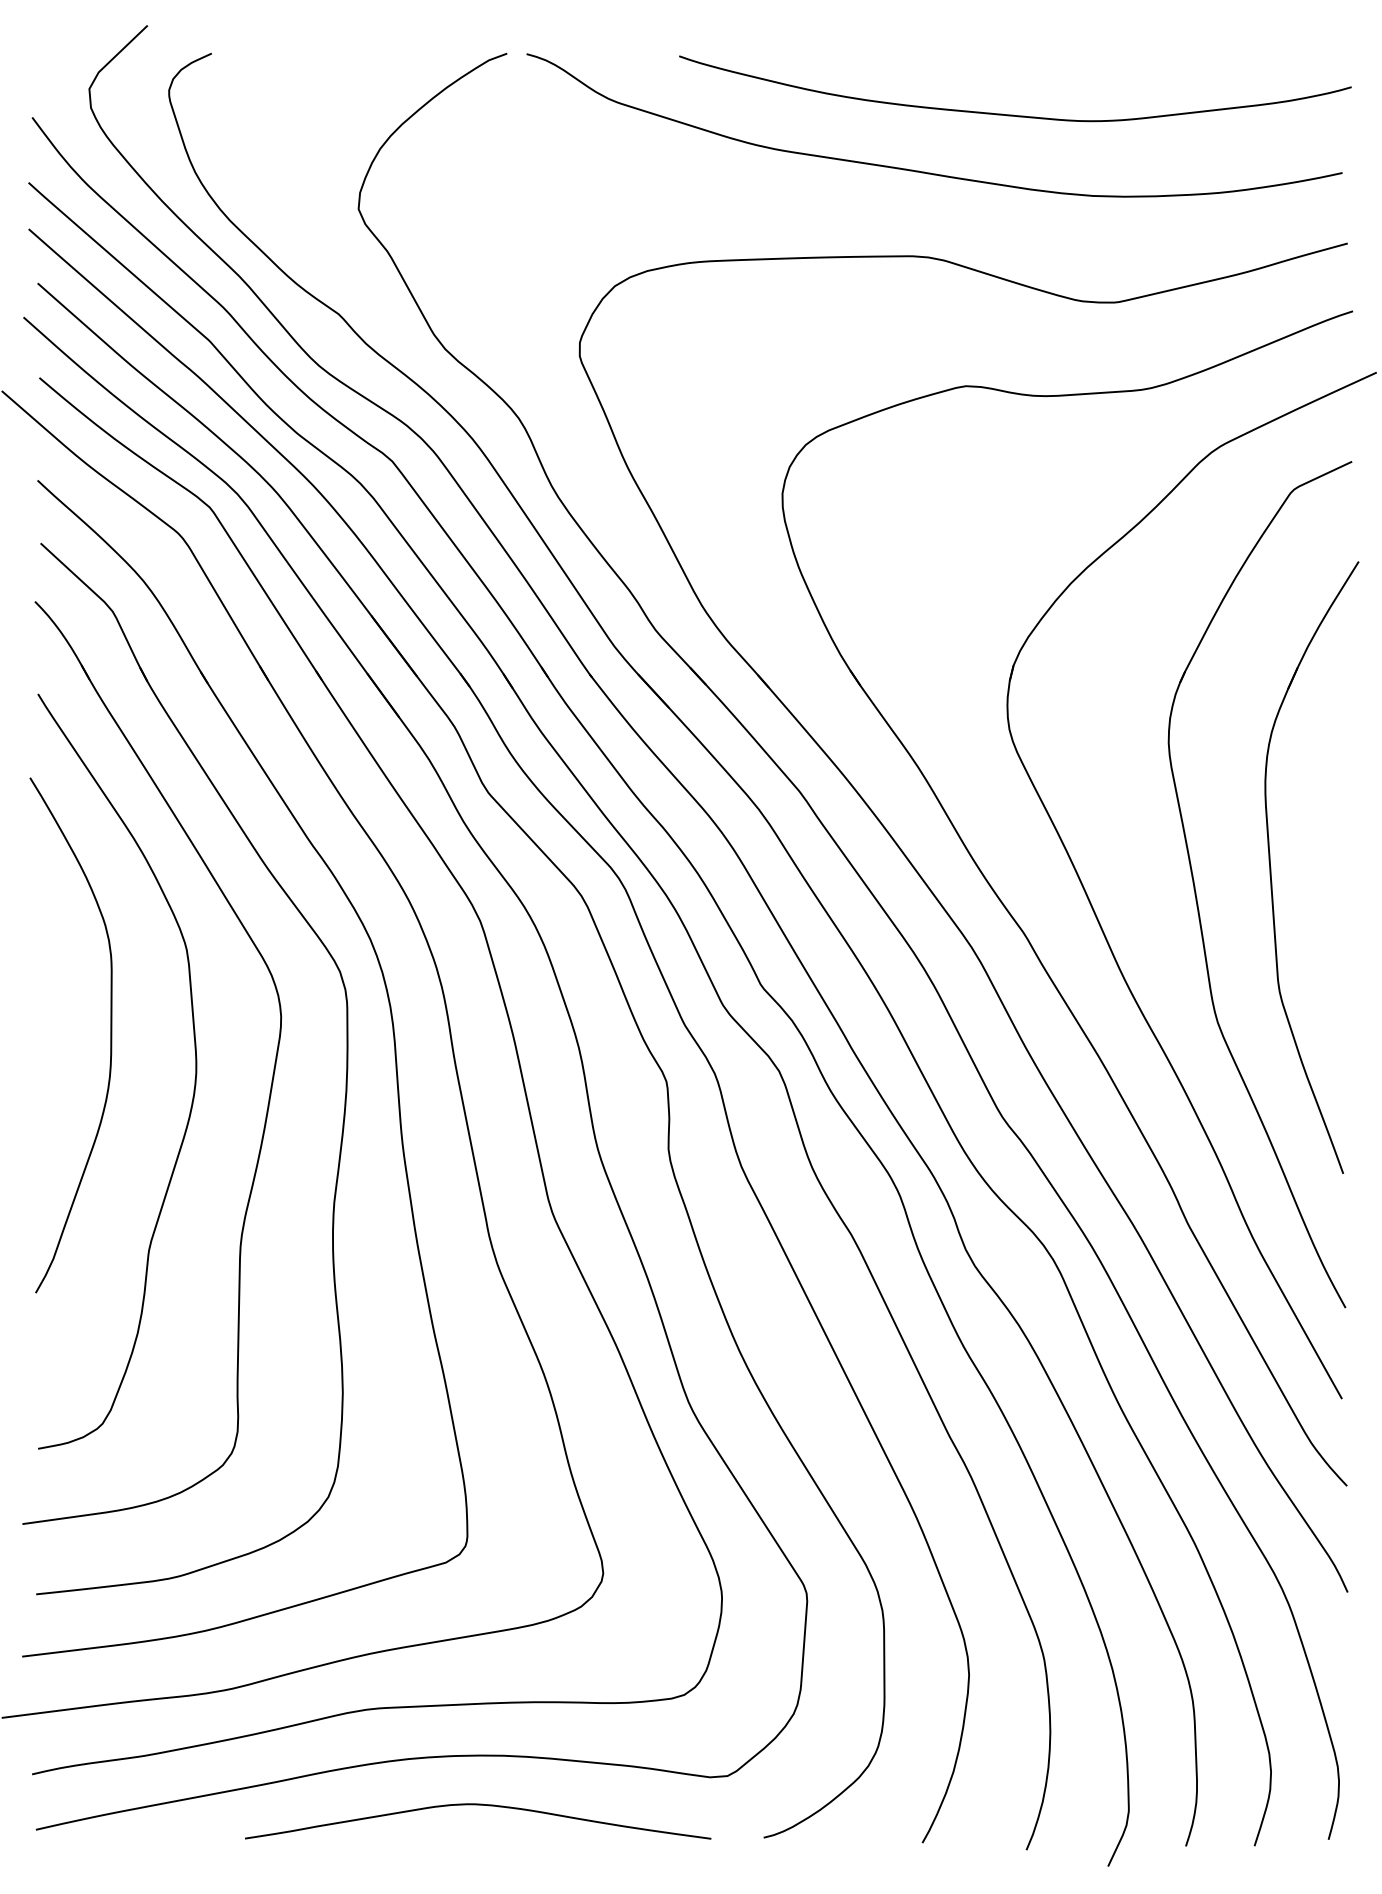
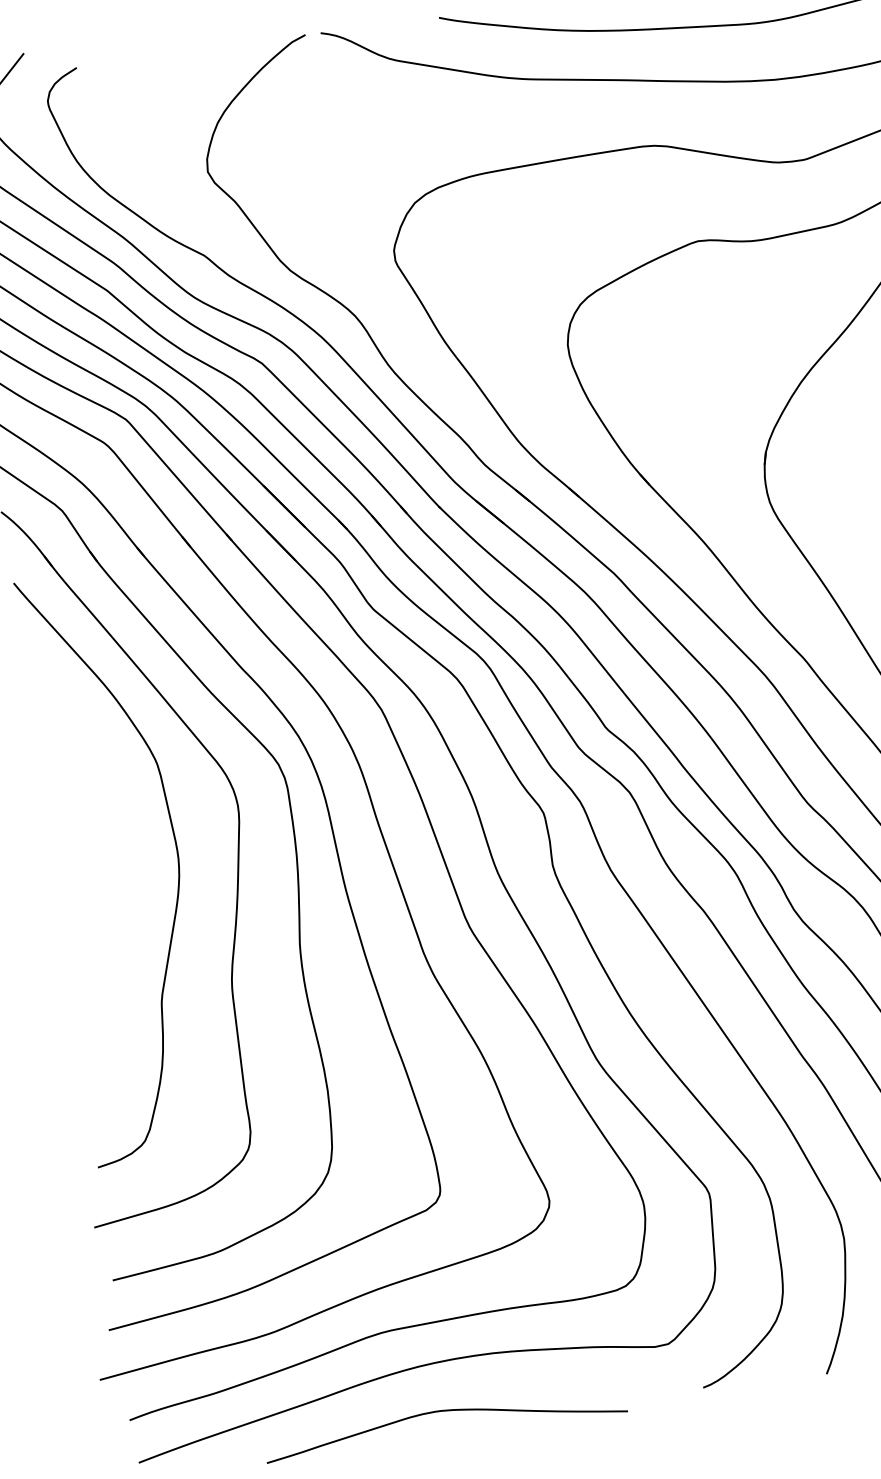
curve: (110, 1035) -> (107, 839), removed
curve: (478, 1805) -> (444, 1411), moved

